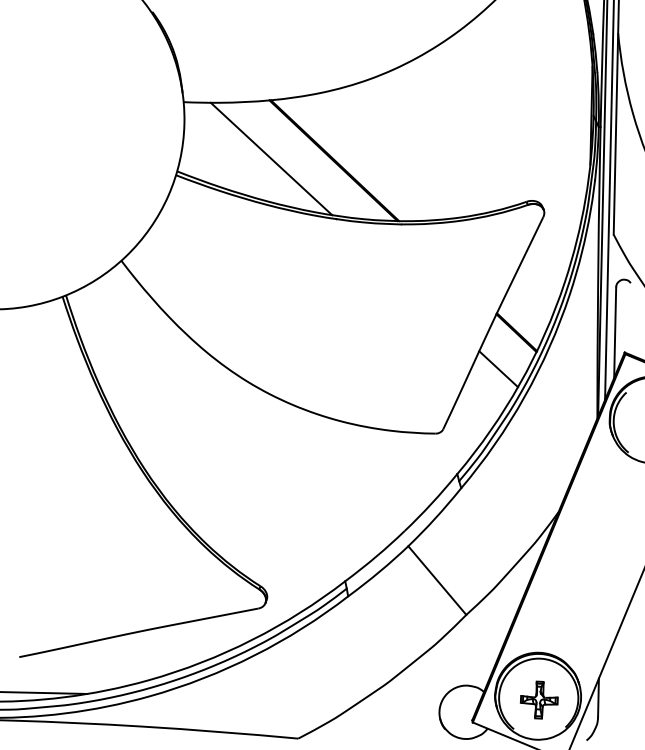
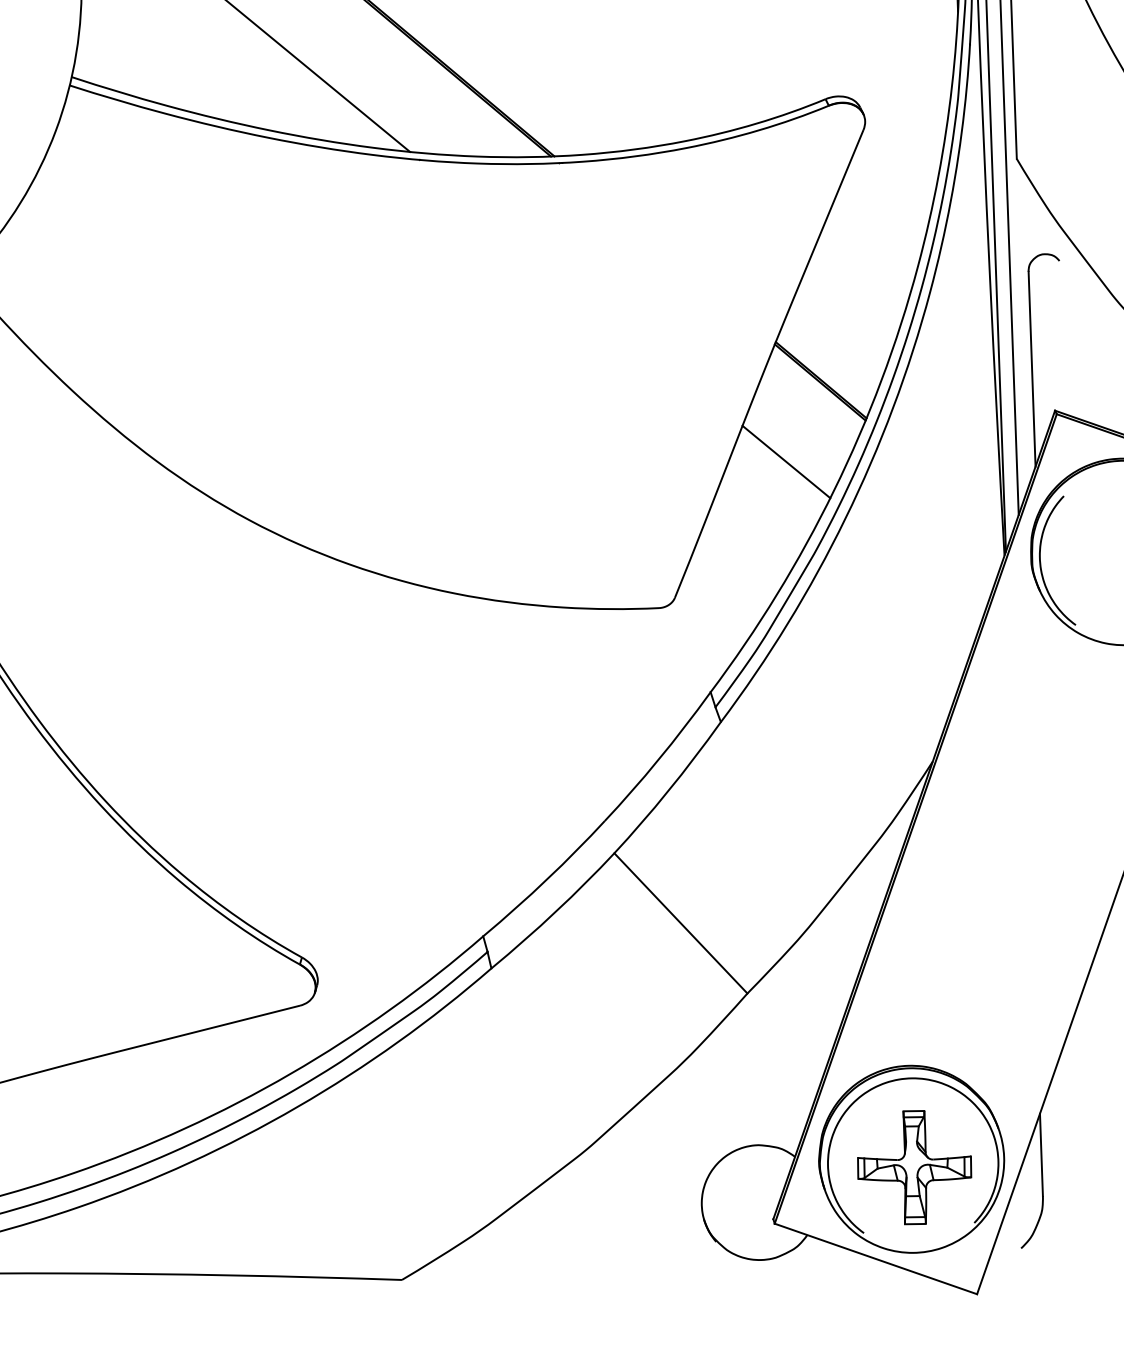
part: (539, 699) -> (915, 1166), size x1.43

